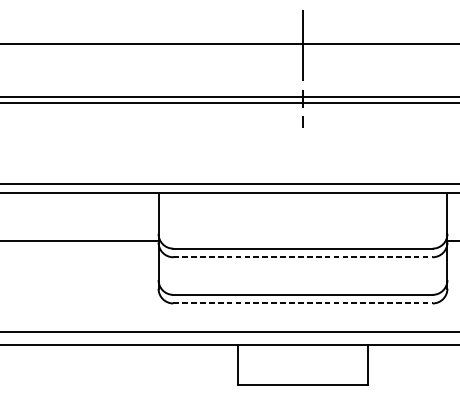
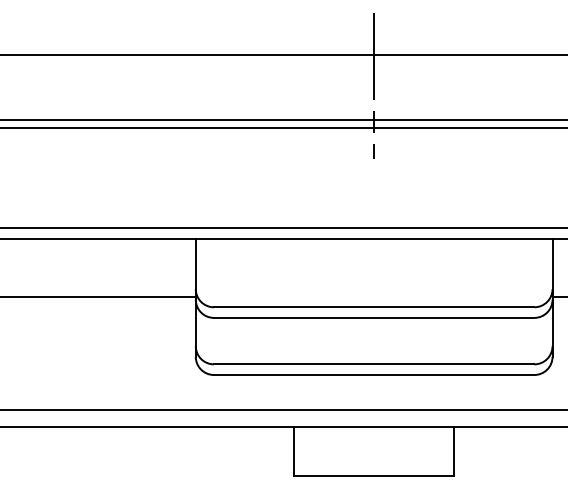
line: (303, 256) -> (374, 317), dashed -> solid
line: (303, 303) -> (374, 375), dashed -> solid

